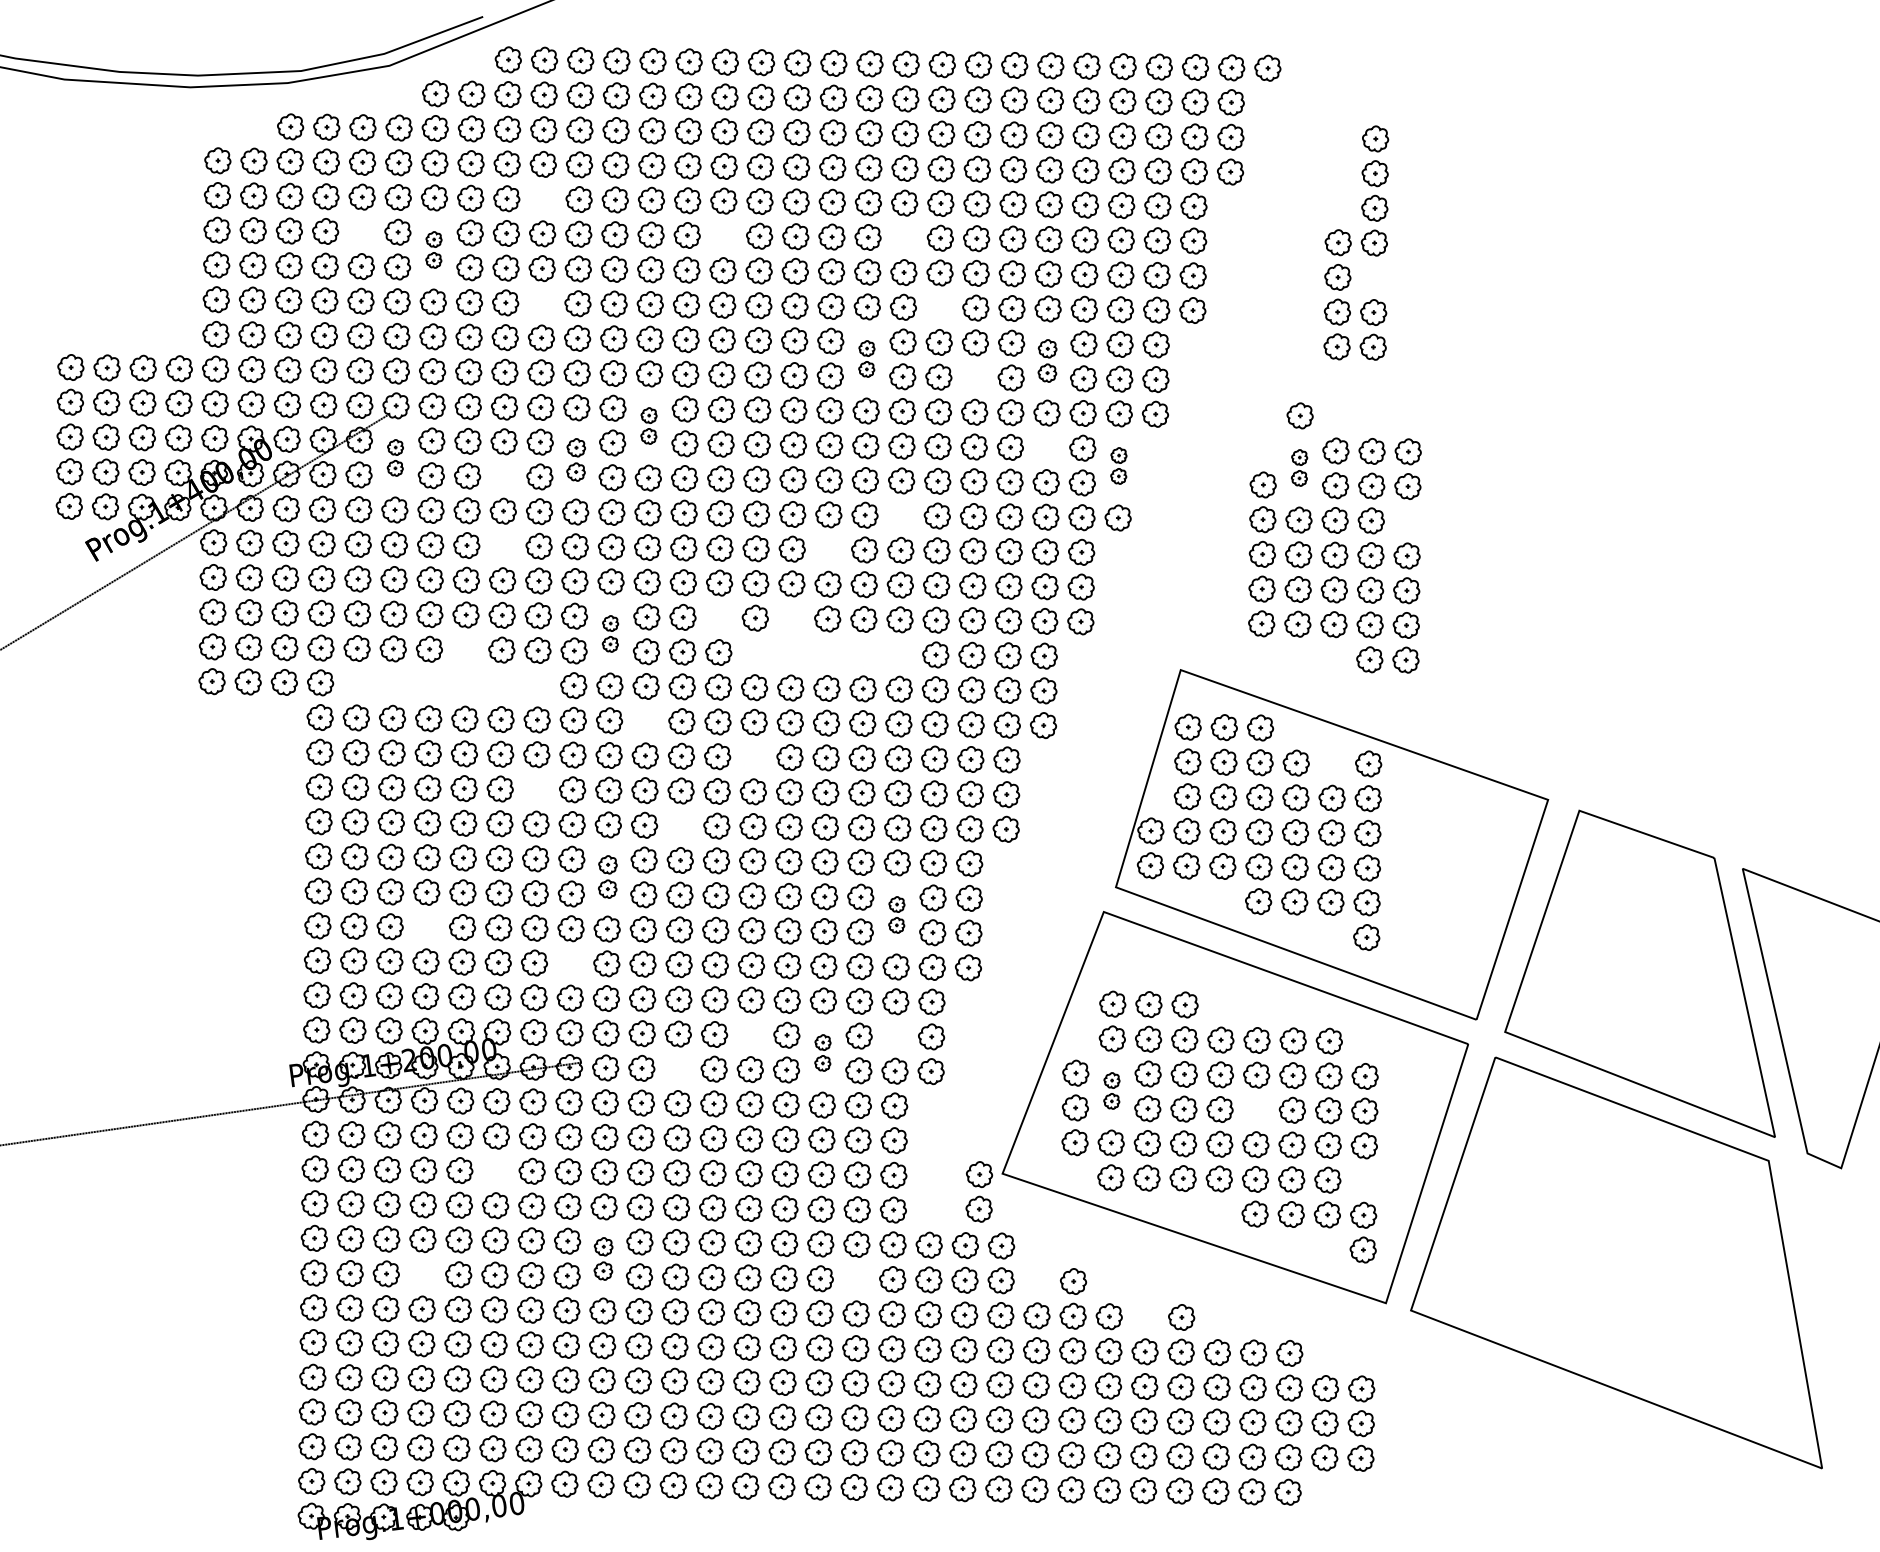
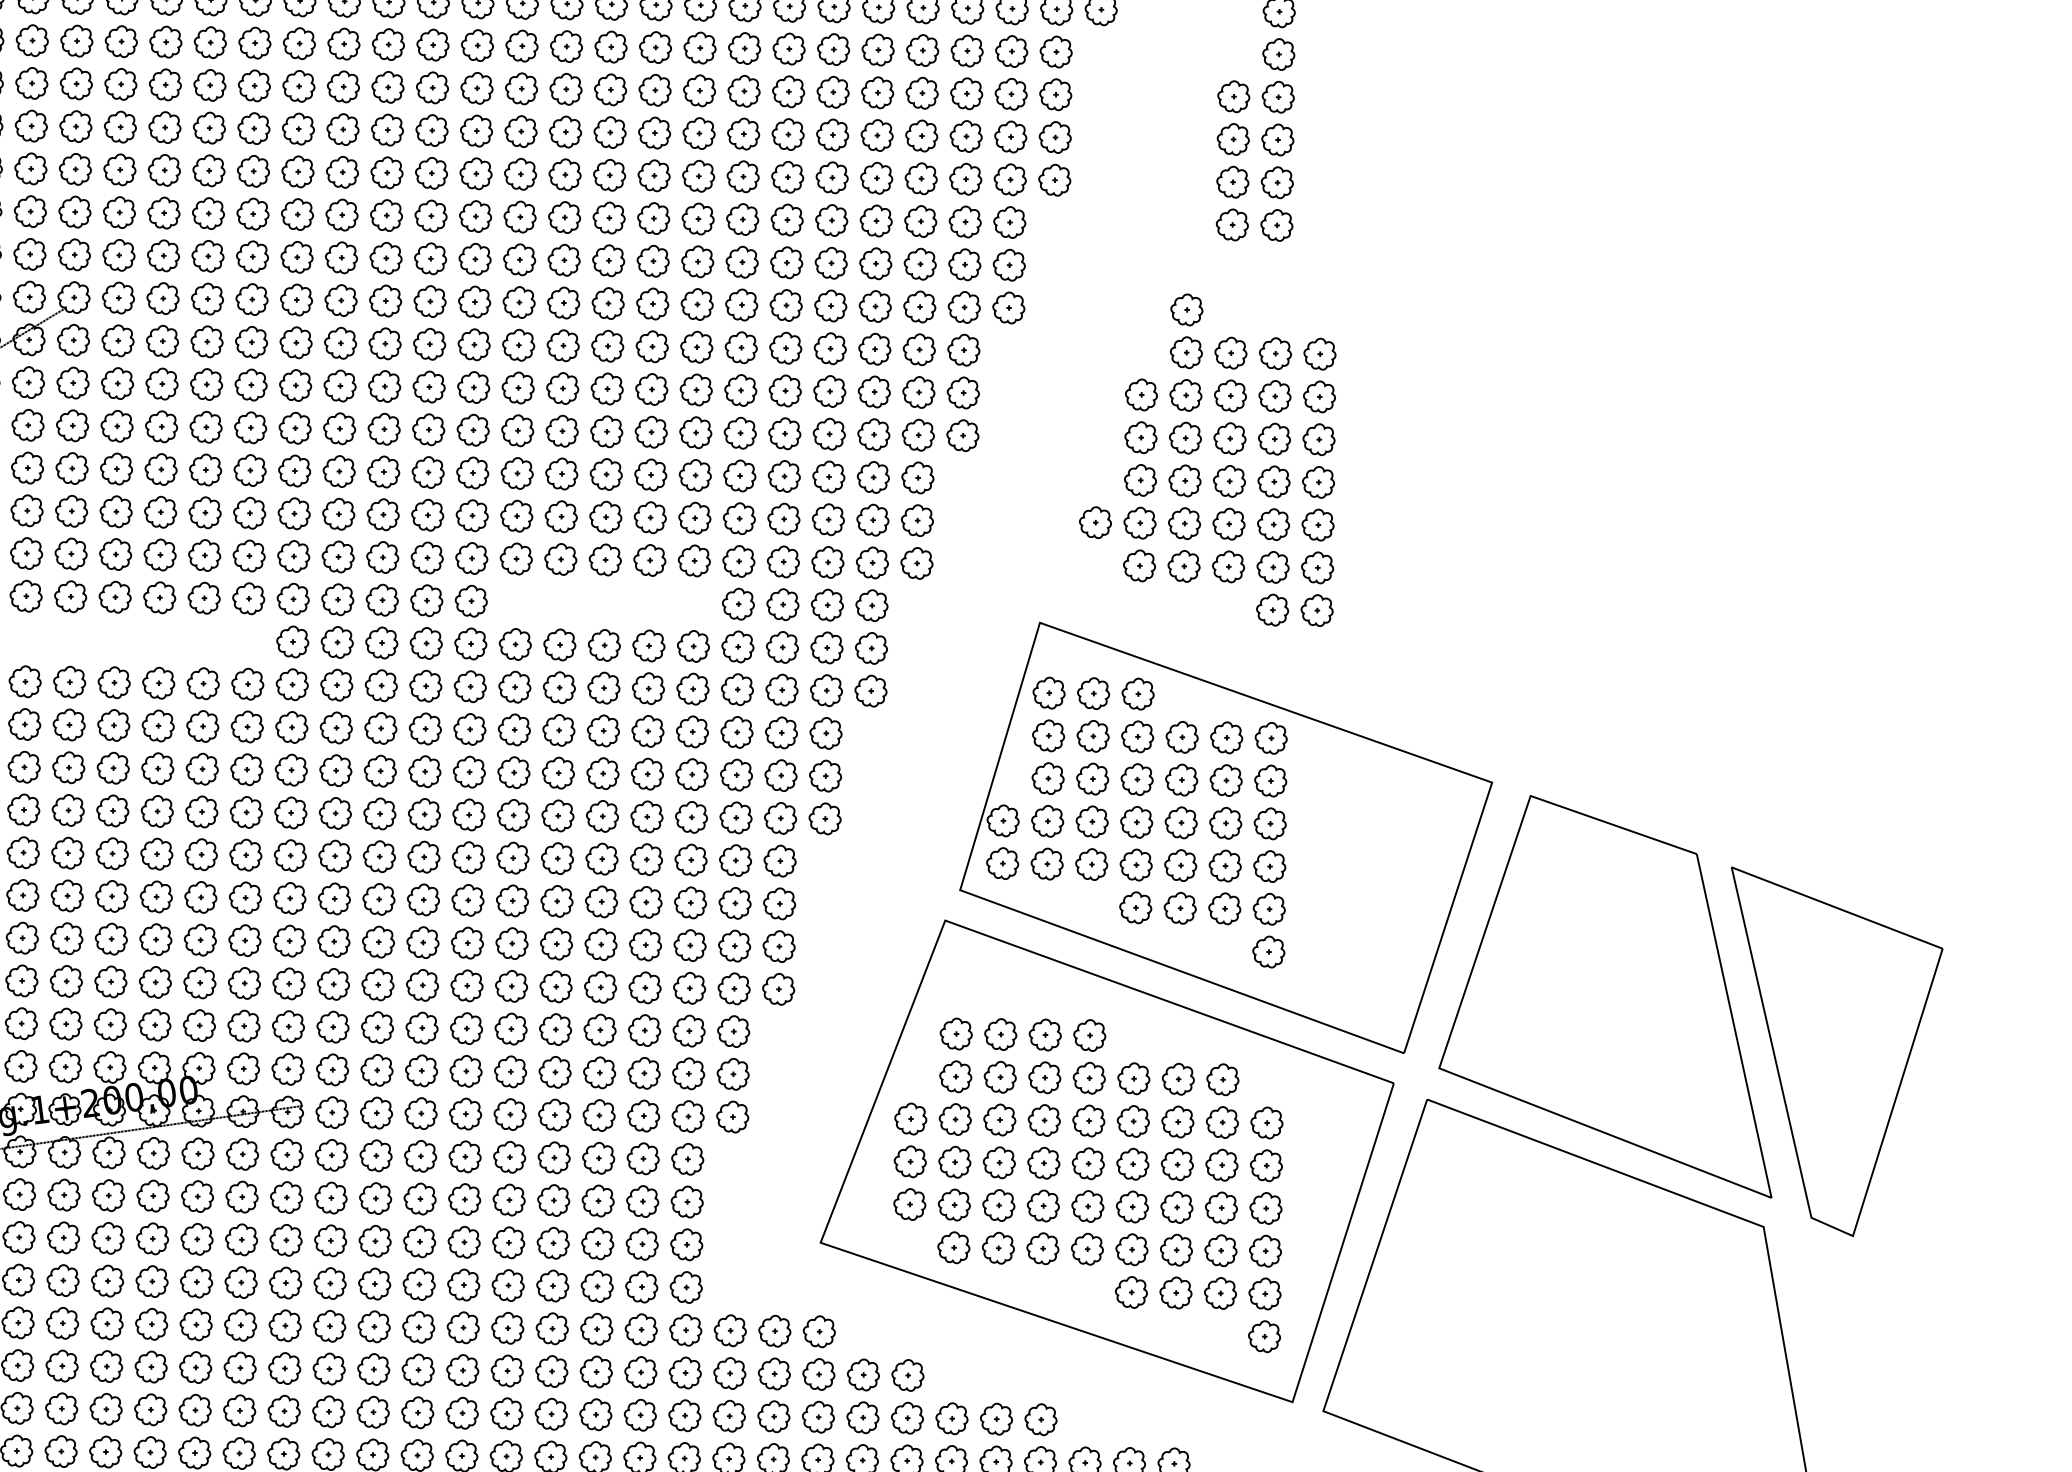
part: (542, 198) -> (254, 42), added
part: (361, 231) -> (31, 82), added
part: (722, 235) -> (475, 87), added
part: (903, 237) -> (698, 90), added
part: (433, 249) -> (120, 105), size x1.67
part: (1373, 277) -> (1277, 139), added
part: (541, 302) -> (253, 170), added
part: (939, 307) -> (742, 176), added
part: (866, 358) -> (653, 239), size x1.67
part: (1047, 360) -> (875, 241), size x1.43
part: (974, 377) -> (786, 262), added
part: (648, 425) -> (384, 321), size x1.67
part: (1046, 447) -> (874, 348), added
part: (395, 457) -> (73, 361), size x1.67
part: (575, 459) -> (294, 363), size x1.43
part: (1118, 465) -> (963, 371), size x1.67
part: (1299, 467) -> (1186, 373), size x1.67
part: (503, 476) -> (206, 384), added
part: (900, 515) -> (694, 432), added
part: (1406, 520) -> (1317, 438), added
part: (502, 545) -> (205, 469), added
part: (827, 549) -> (605, 474), added
part: (1225, 588) -> (1095, 522), added
part: (718, 617) -> (470, 558), added
part: (791, 618) -> (560, 559), added
part: (610, 633) -> (338, 577), size x1.67
part: (465, 649) -> (159, 597), added
part: (645, 720) -> (381, 684), added
part: (753, 756) -> (514, 729), added
part: (1331, 763) -> (1225, 737), added
part: (535, 789) -> (245, 769), added
part: (680, 825) -> (424, 814), added
part: (607, 876) -> (334, 876), size x1.43
part: (896, 914) -> (690, 923), size x1.67
part: (425, 926) -> (110, 938), added
part: (570, 963) -> (288, 984), added
part: (1220, 1004) -> (1088, 1034), added
part: (750, 1034) -> (510, 1071), added
part: (894, 1036) -> (687, 1073), added
part: (822, 1052) -> (598, 1093), size x1.67
part: (677, 1068) -> (420, 1113), added
part: (1111, 1090) -> (954, 1140), size x1.67
part: (1255, 1109) -> (1131, 1163), added
part: (495, 1170) -> (196, 1238), added
part: (1363, 1180) -> (1264, 1251), added
part: (979, 1191) -> (792, 1264), removed
part: (603, 1258) -> (329, 1347), size x1.43
part: (422, 1273) -> (106, 1365), added
part: (856, 1278) -> (640, 1371), added
part: (1036, 1280) -> (862, 1374), added
part: (1144, 1316) -> (995, 1418), added

